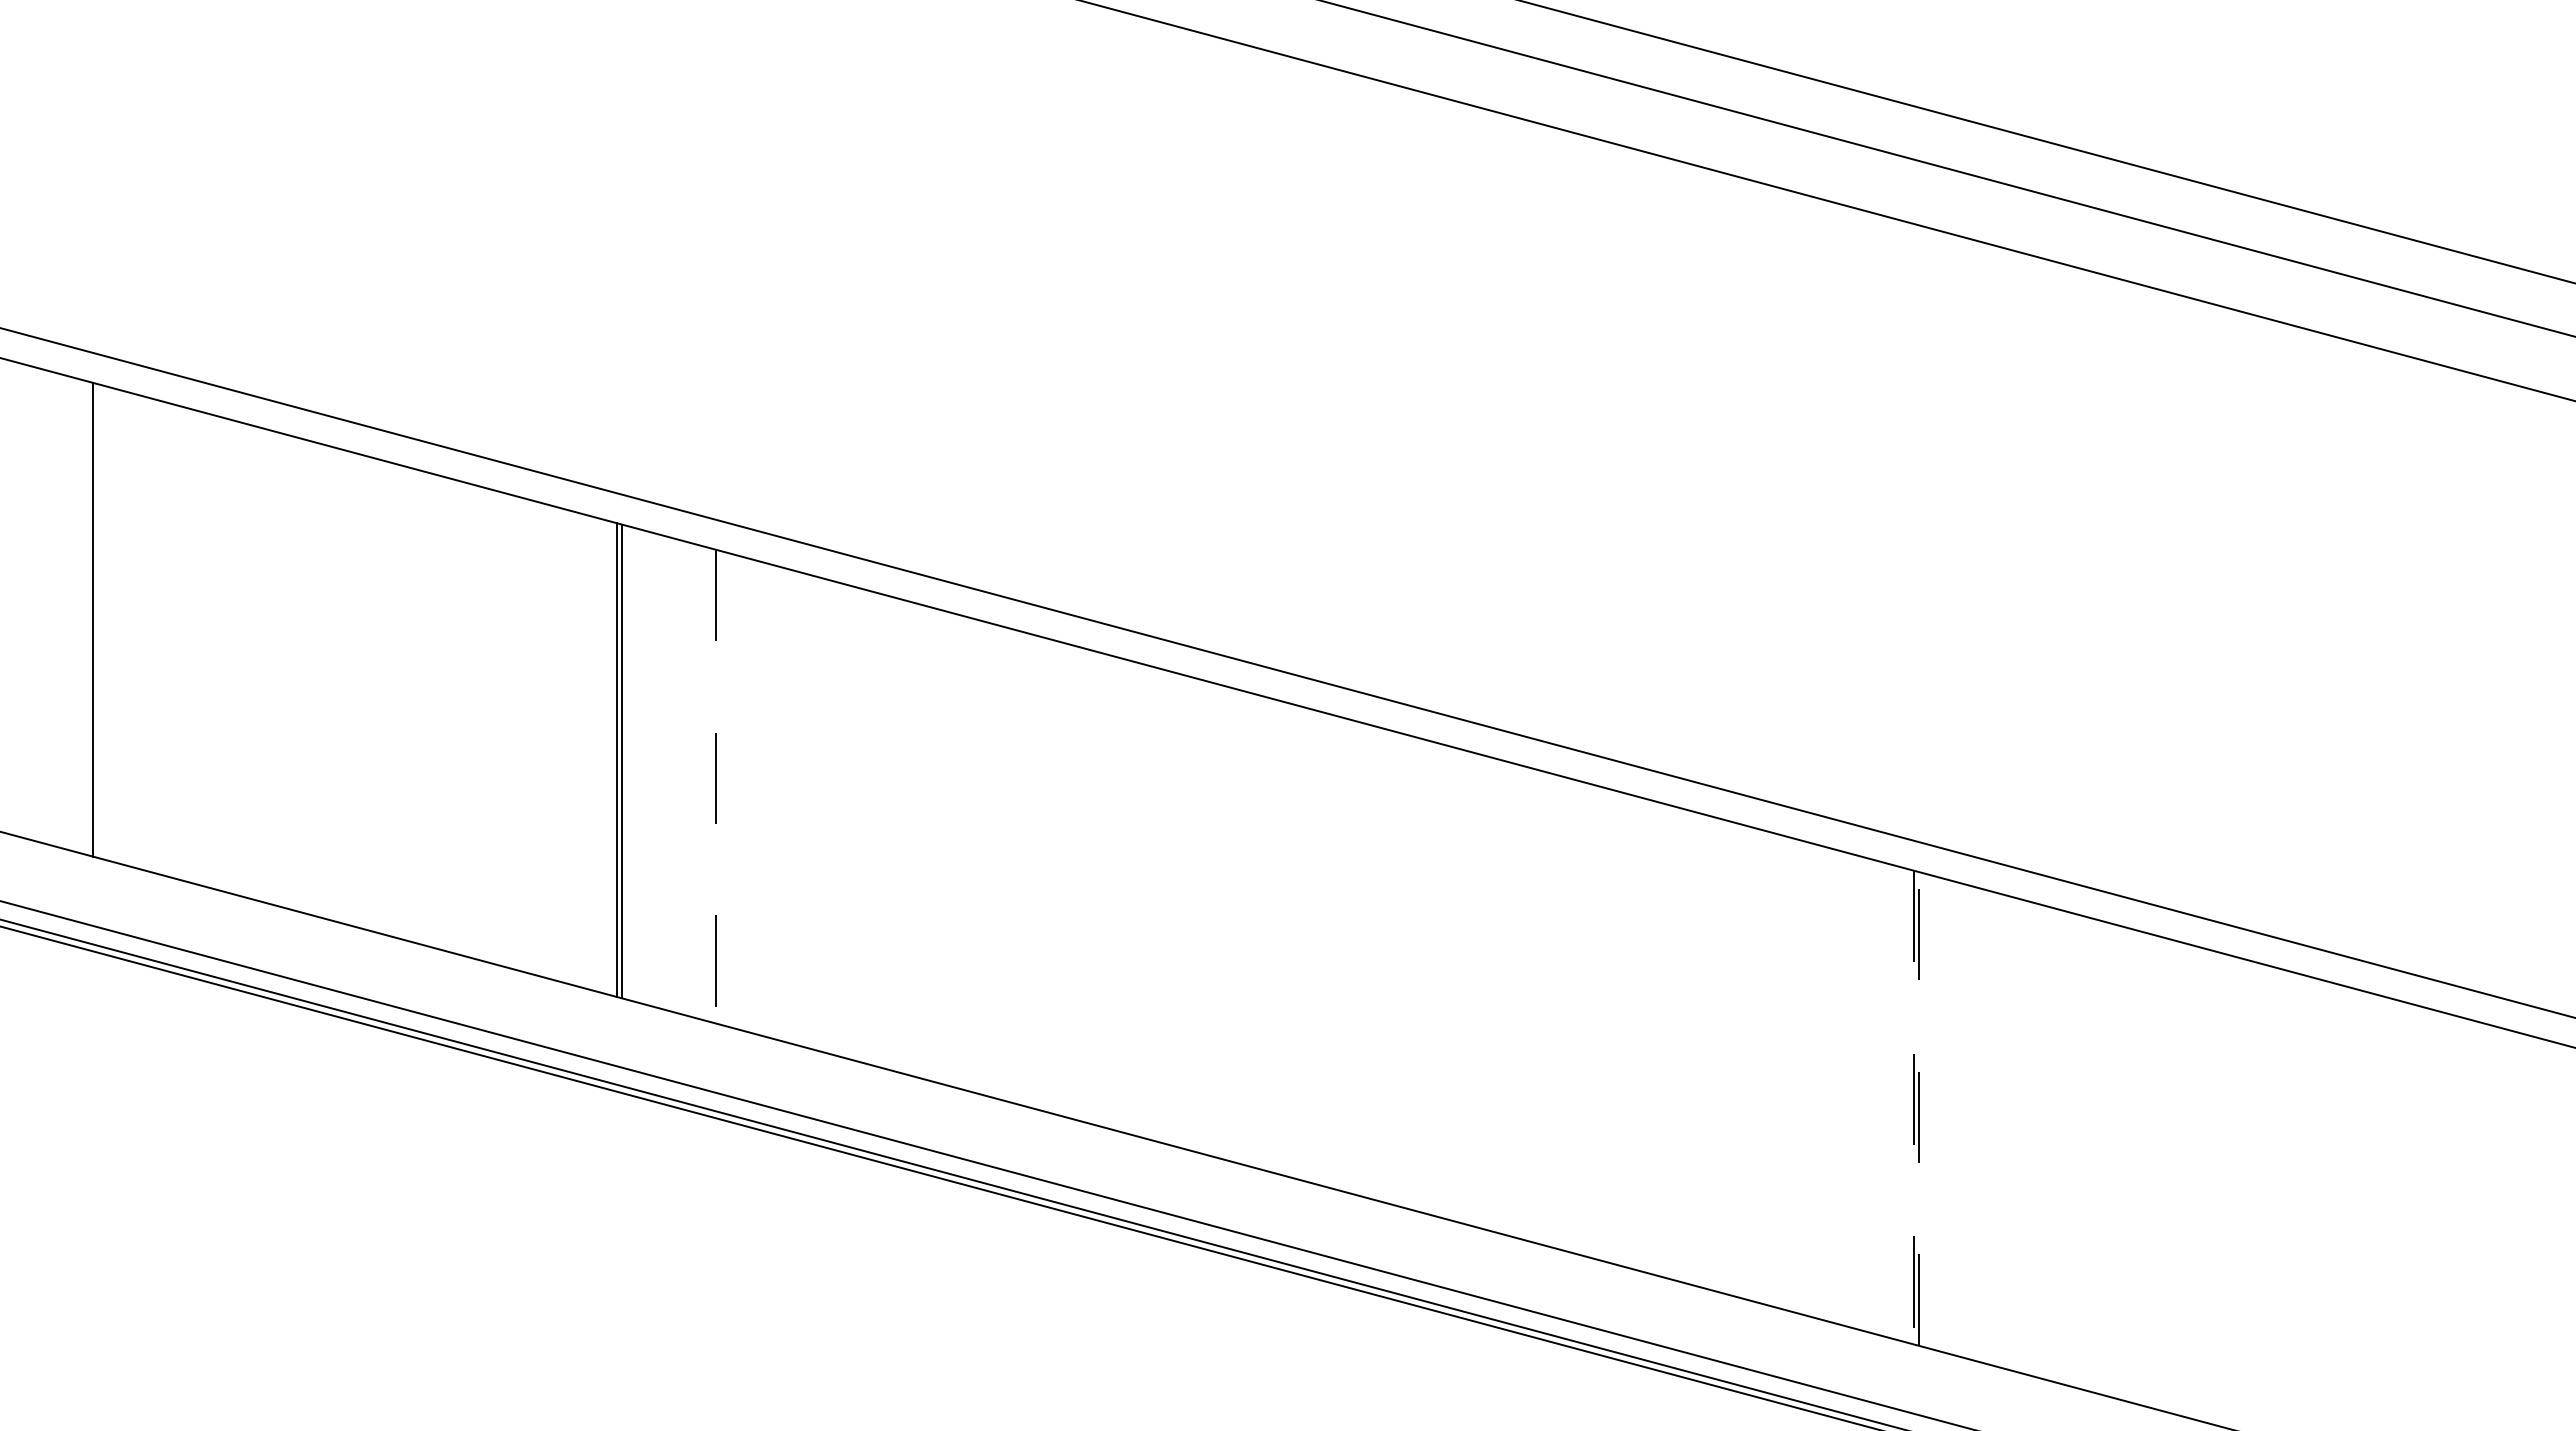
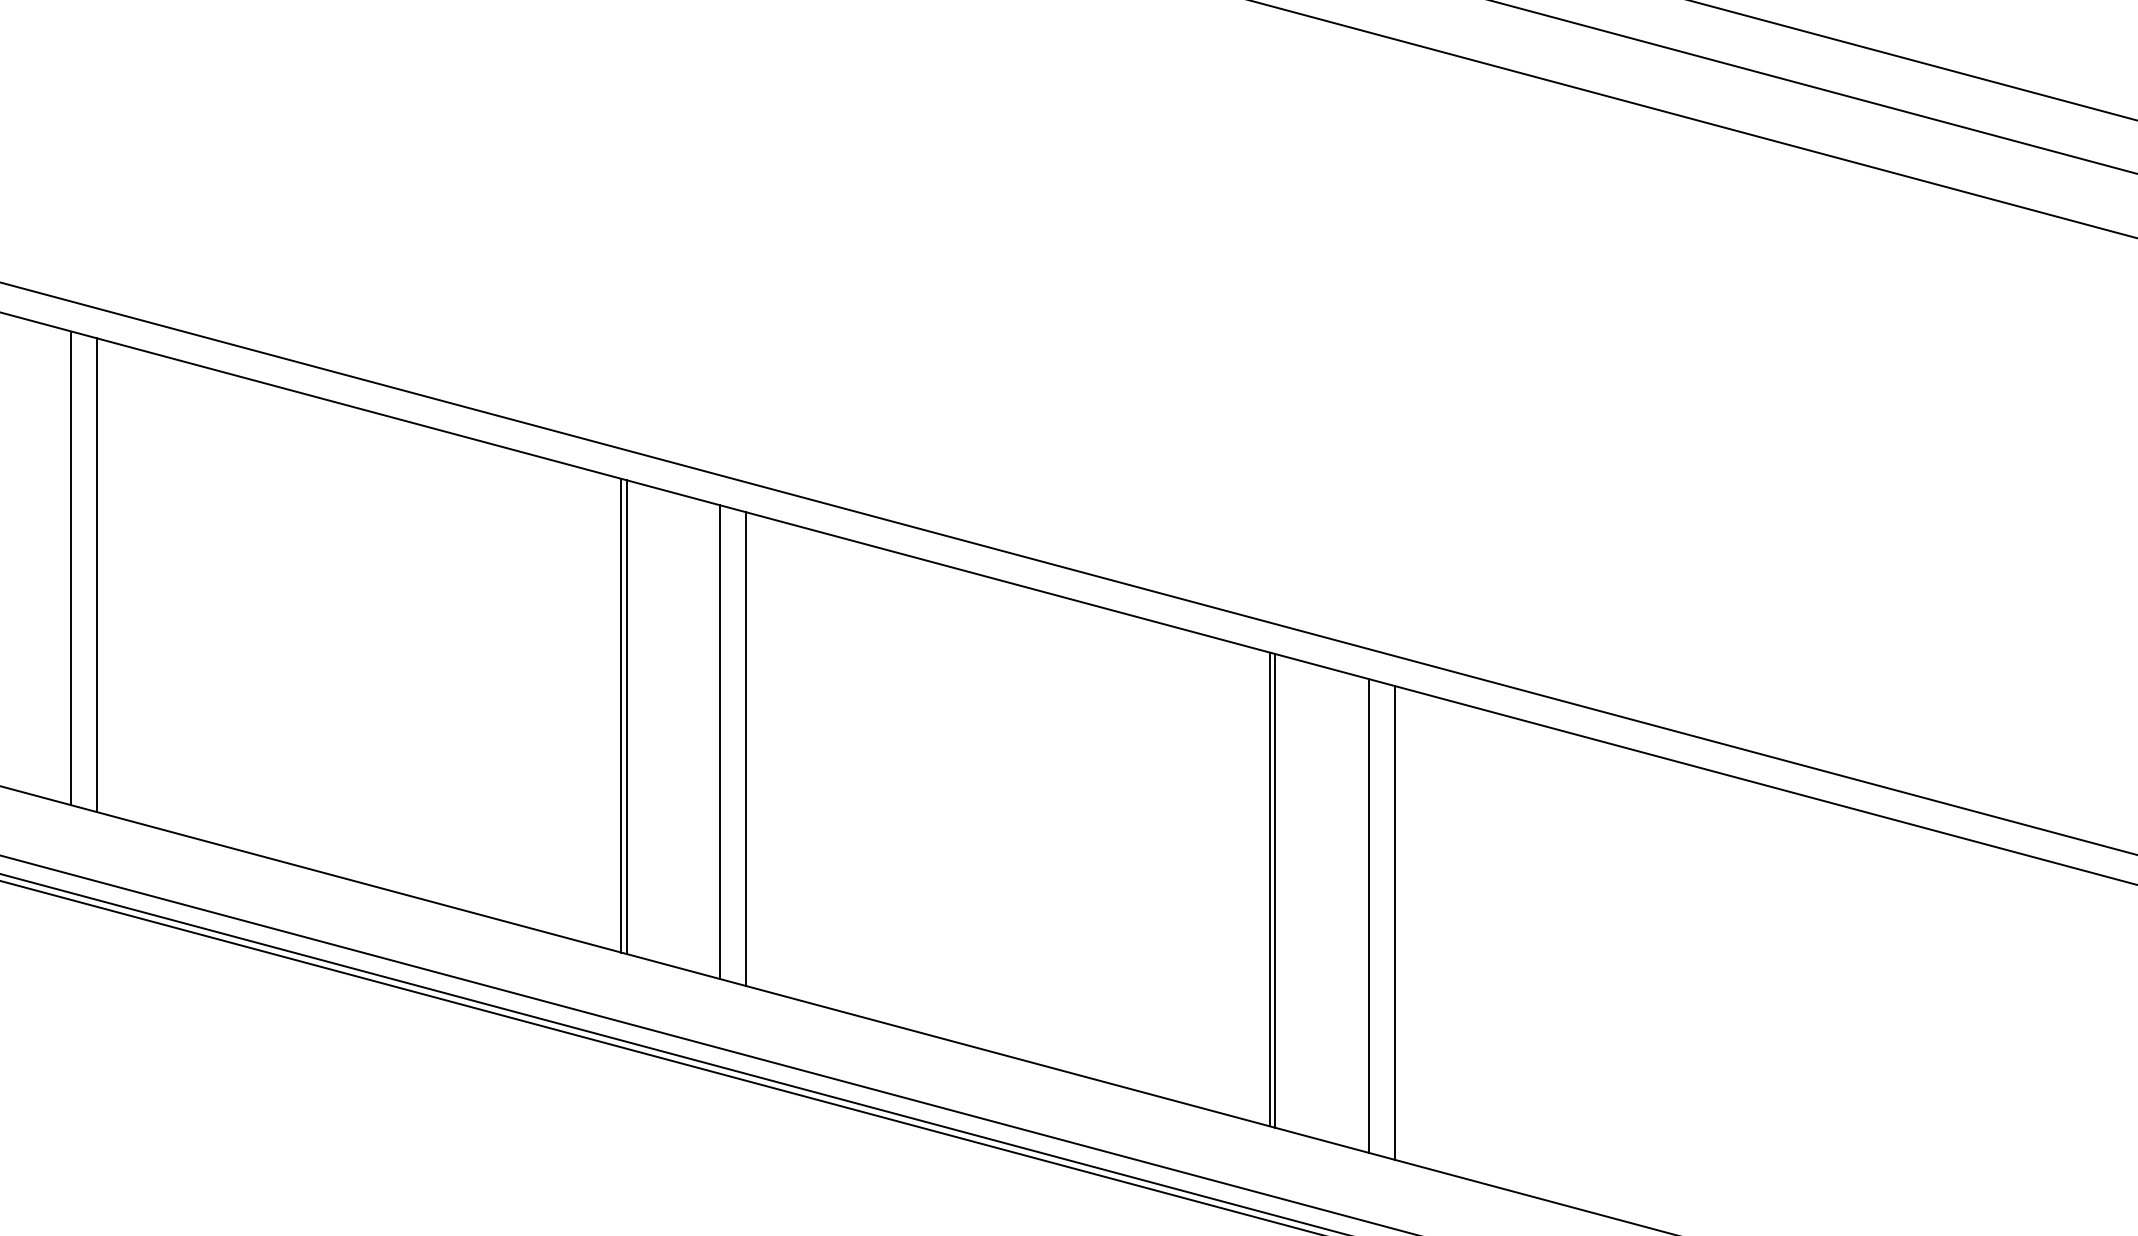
line: (715, 786) -> (71, 568), dashed -> solid
line: (741, 793) -> (97, 575), added
line: (1265, 933) -> (621, 715), added
line: (1270, 935) -> (626, 717), added
line: (1364, 960) -> (720, 742), added
line: (1389, 967) -> (745, 749), added
line: (1913, 1107) -> (1269, 889), dashed -> solid
line: (1919, 1109) -> (1275, 891), dashed -> solid
line: (2012, 1133) -> (1368, 915), added
line: (2038, 1140) -> (1394, 922), added

